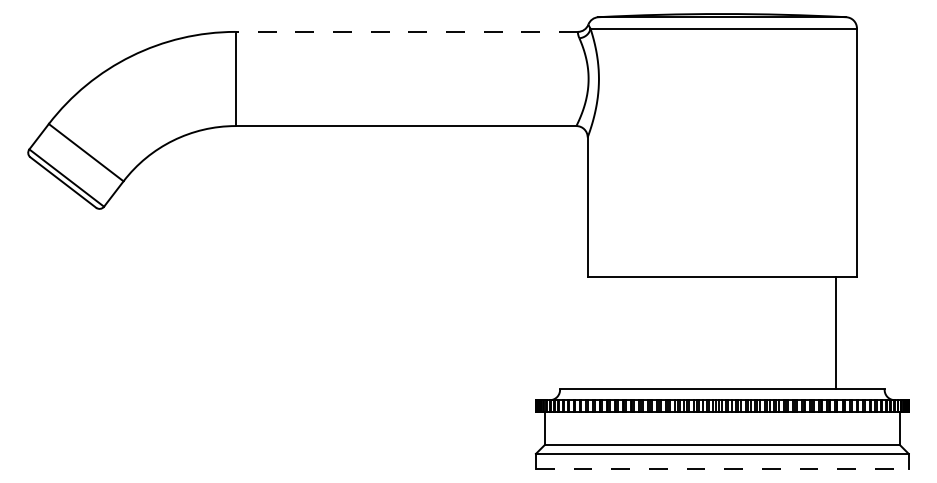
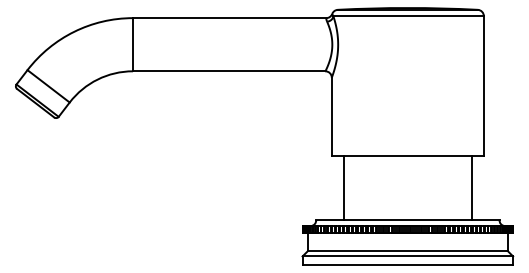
line: (406, 32) -> (229, 18), dashed -> solid
line: (608, 331) -> (343, 187), added
line: (723, 468) -> (408, 264), dashed -> solid

